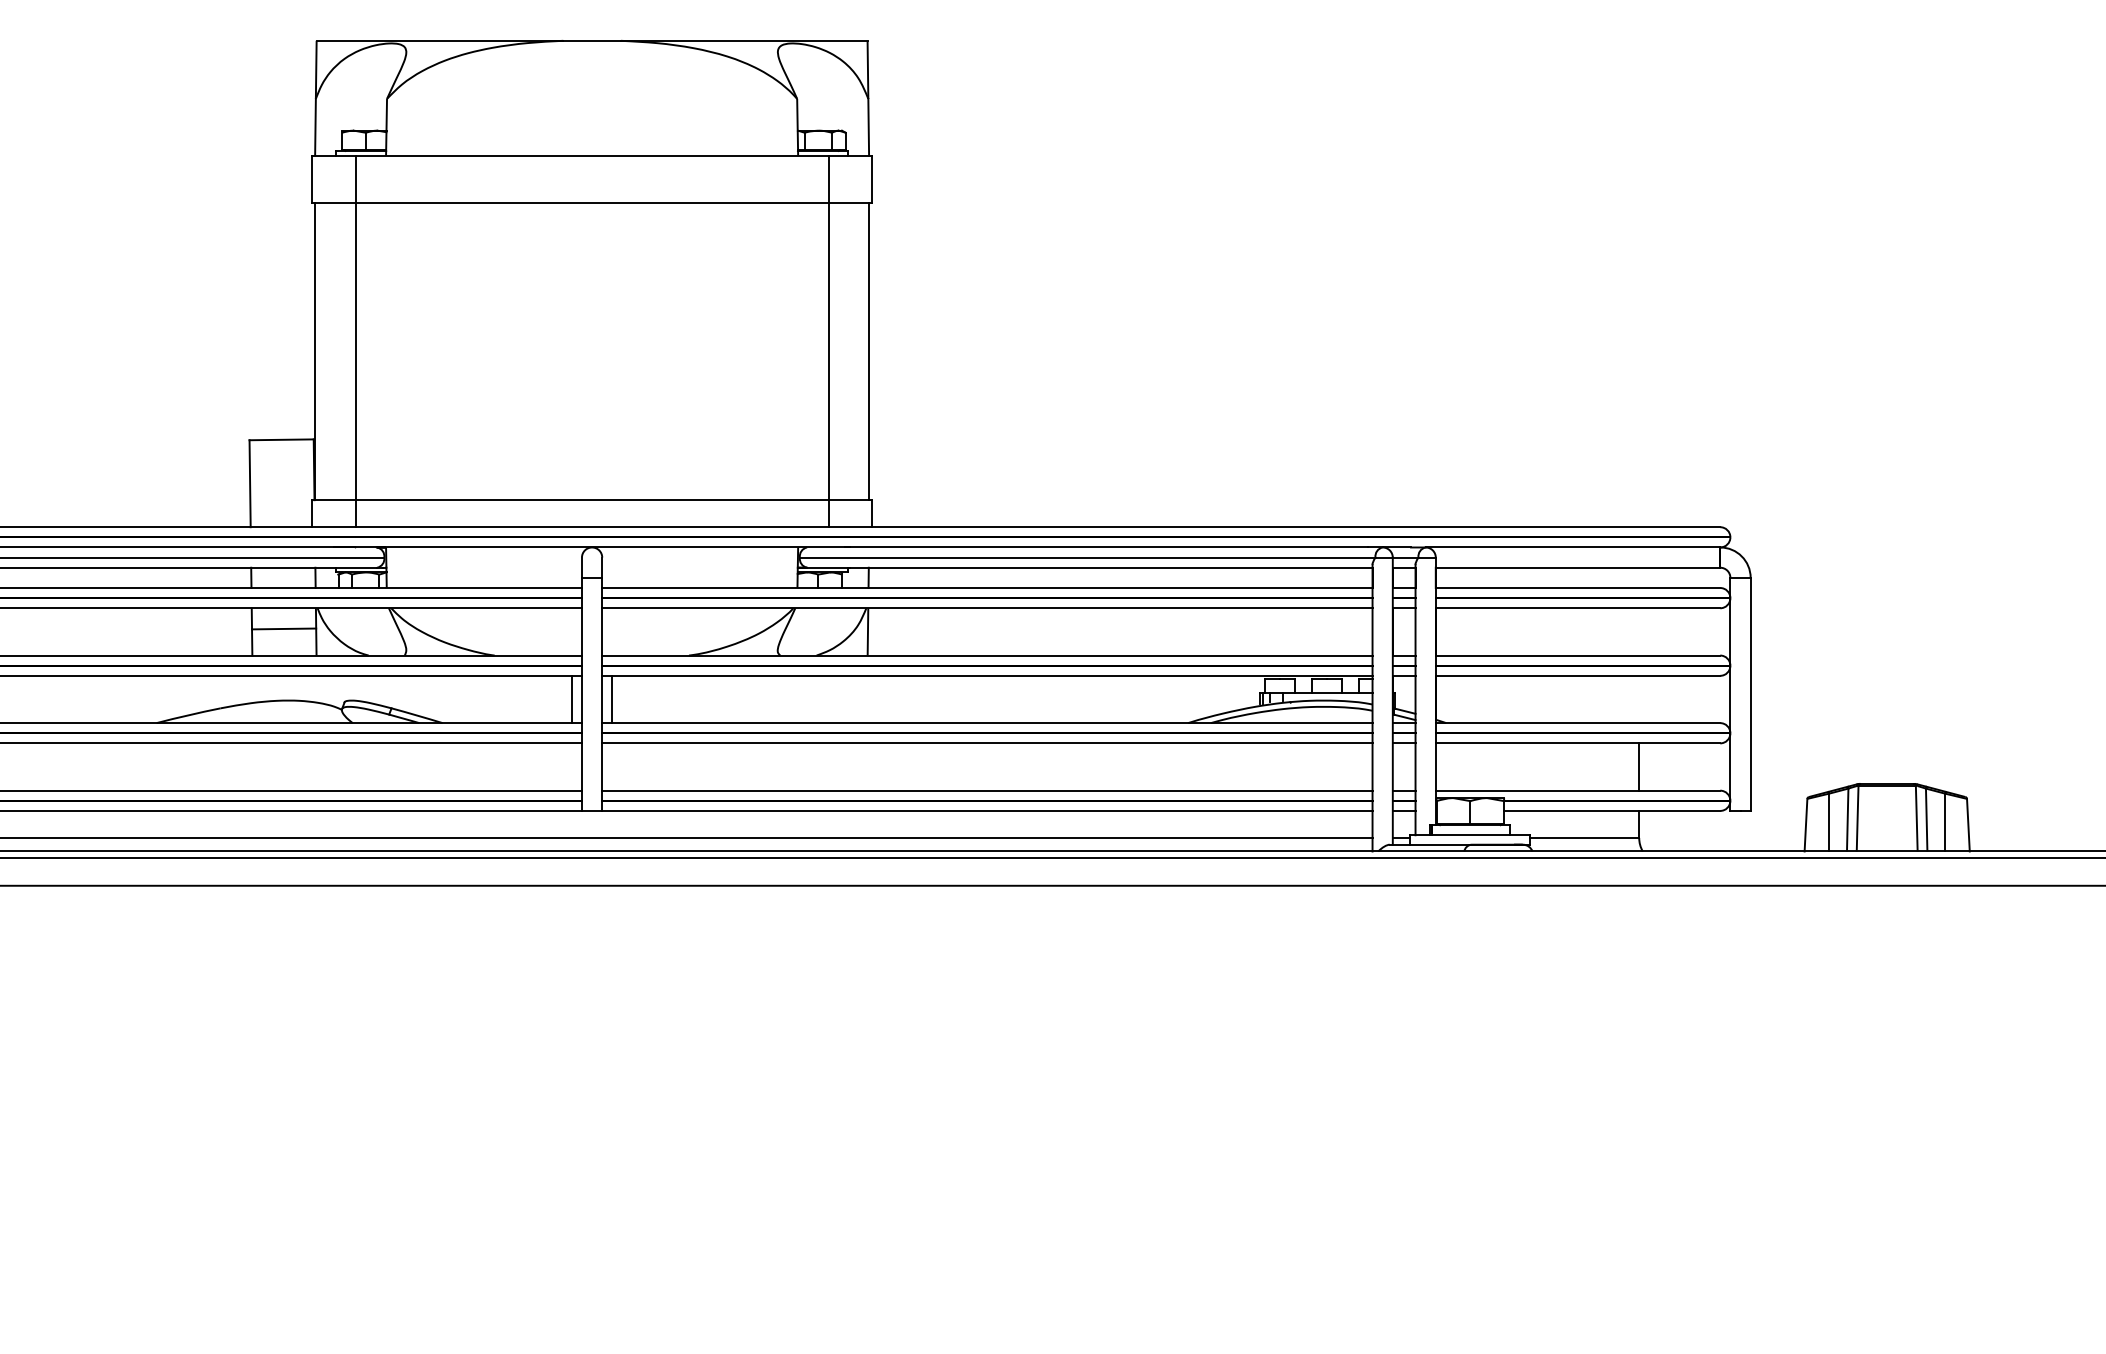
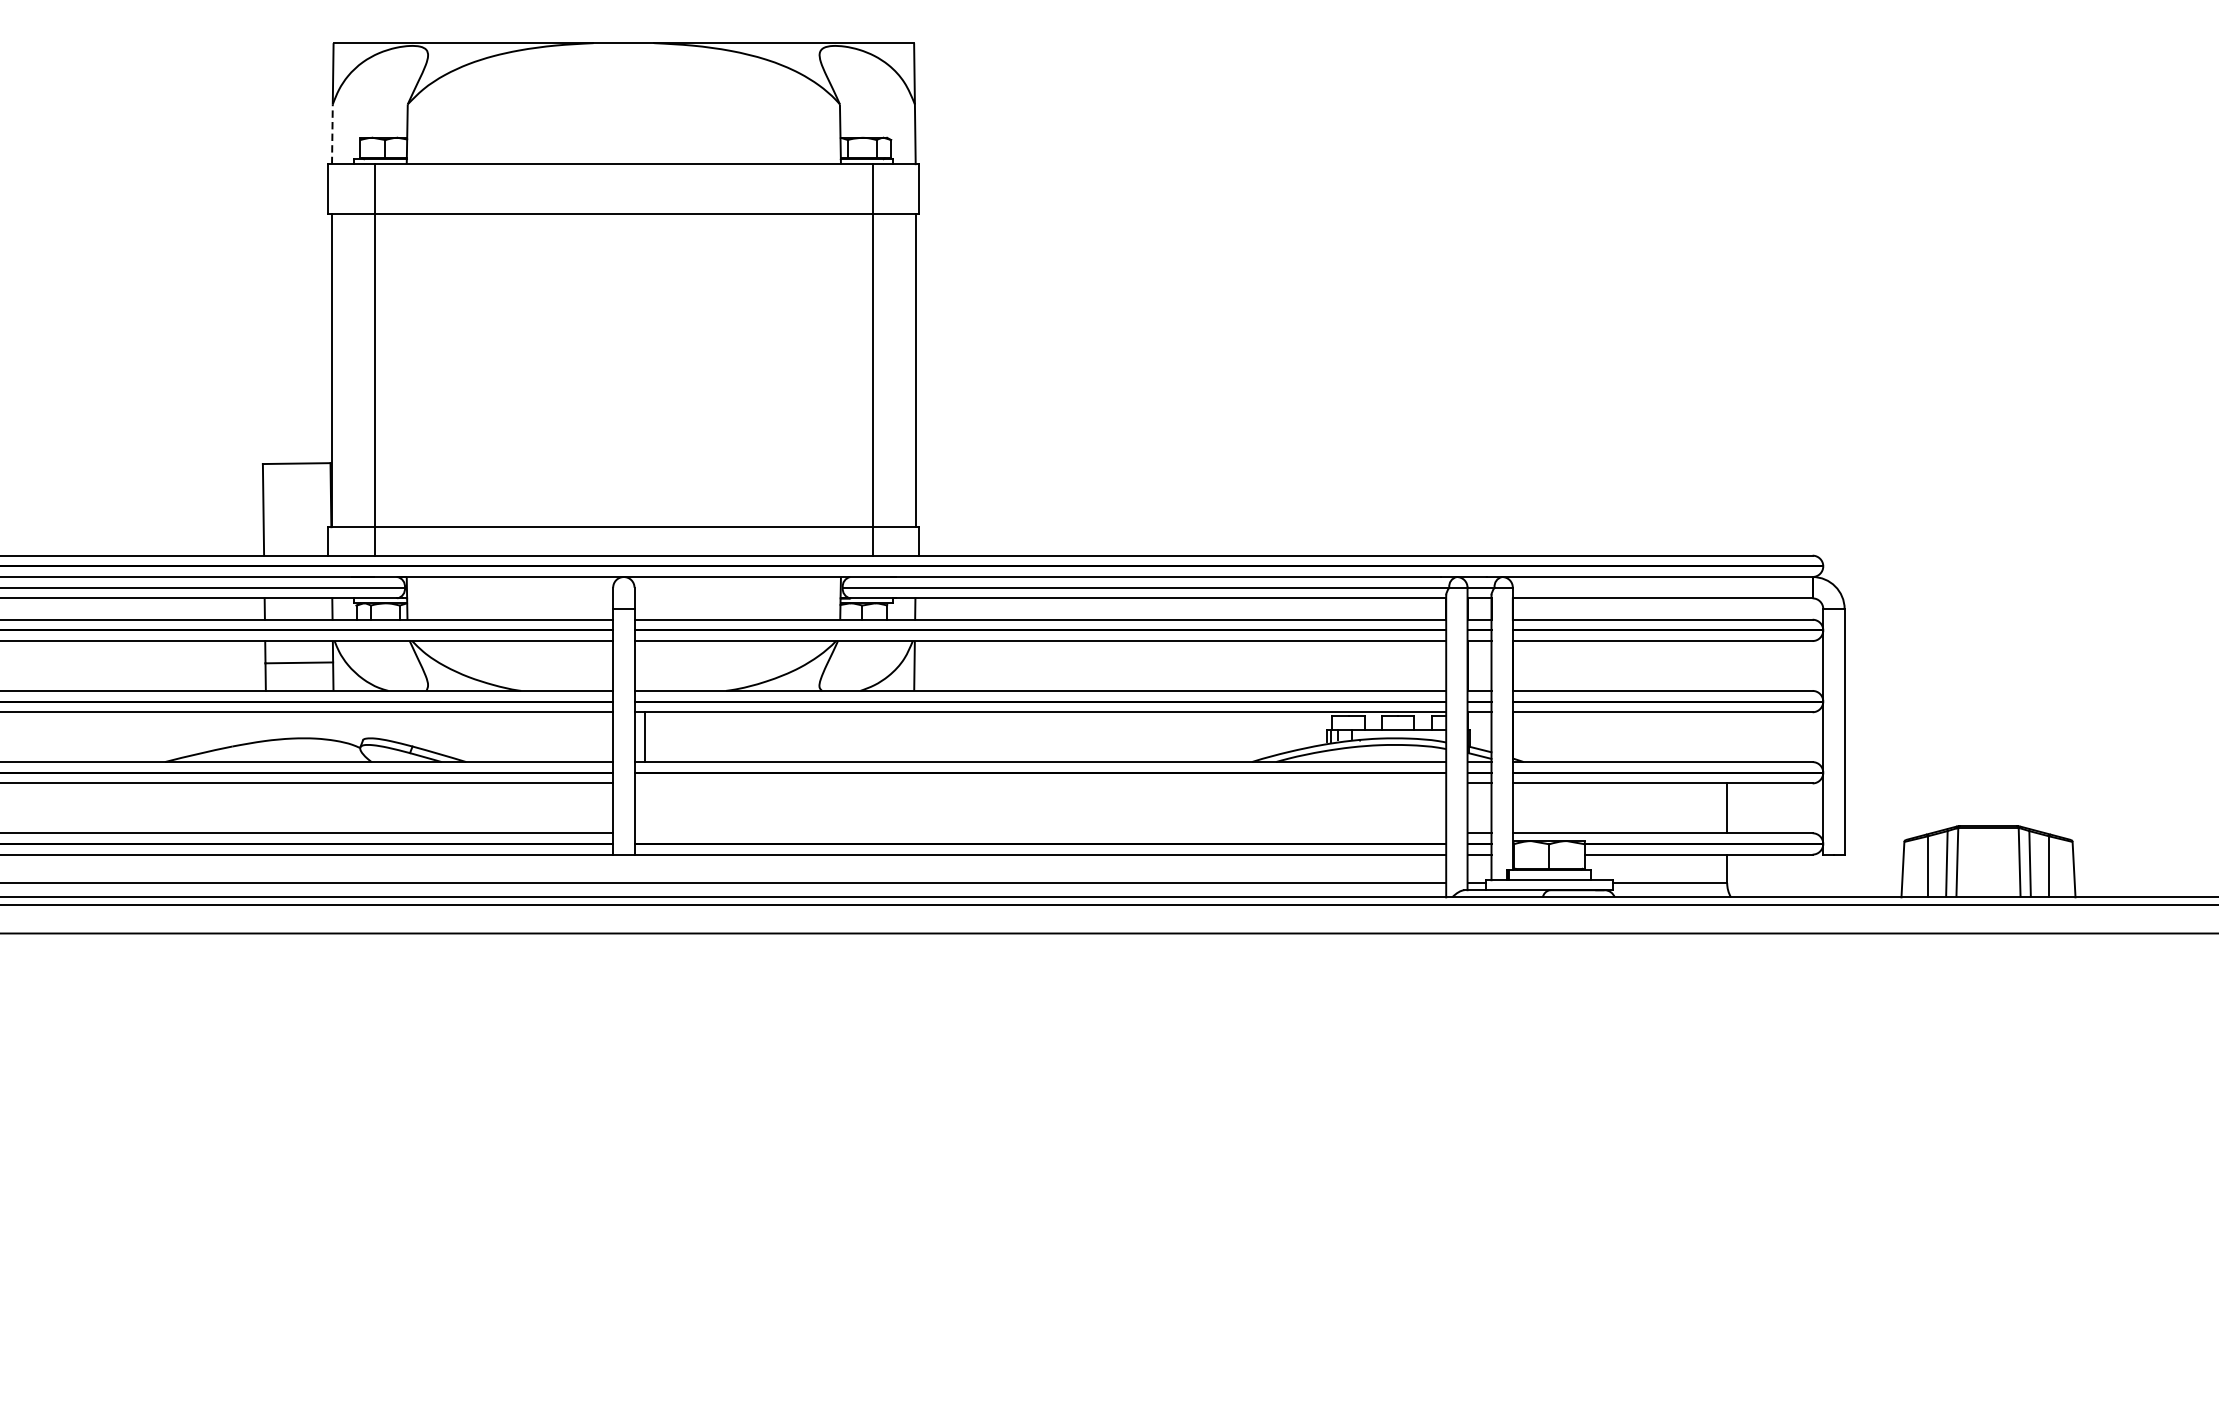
line: (315, 126) -> (332, 133), solid -> dashed
line: (571, 699) -> (602, 737), removed
line: (987, 743) -> (1040, 783), removed
line: (987, 790) -> (1040, 833), removed

